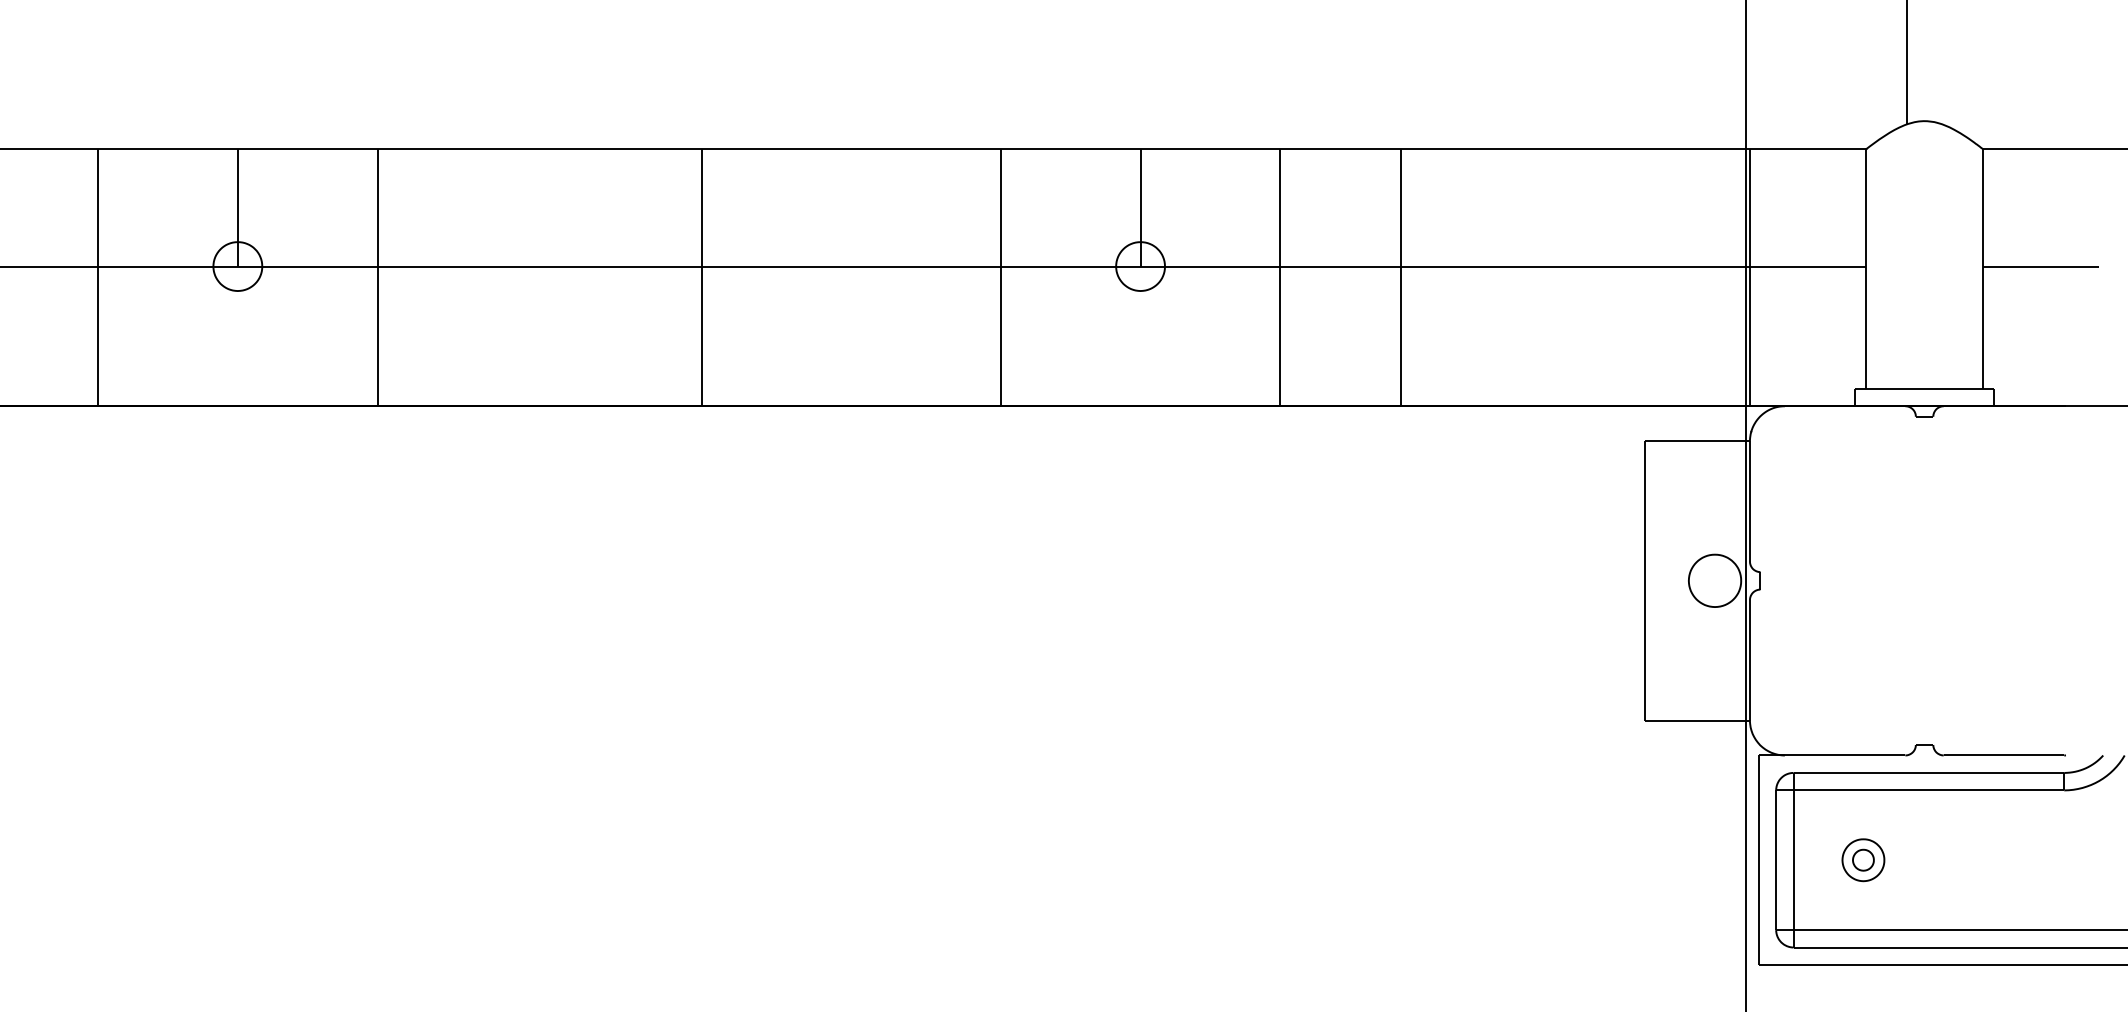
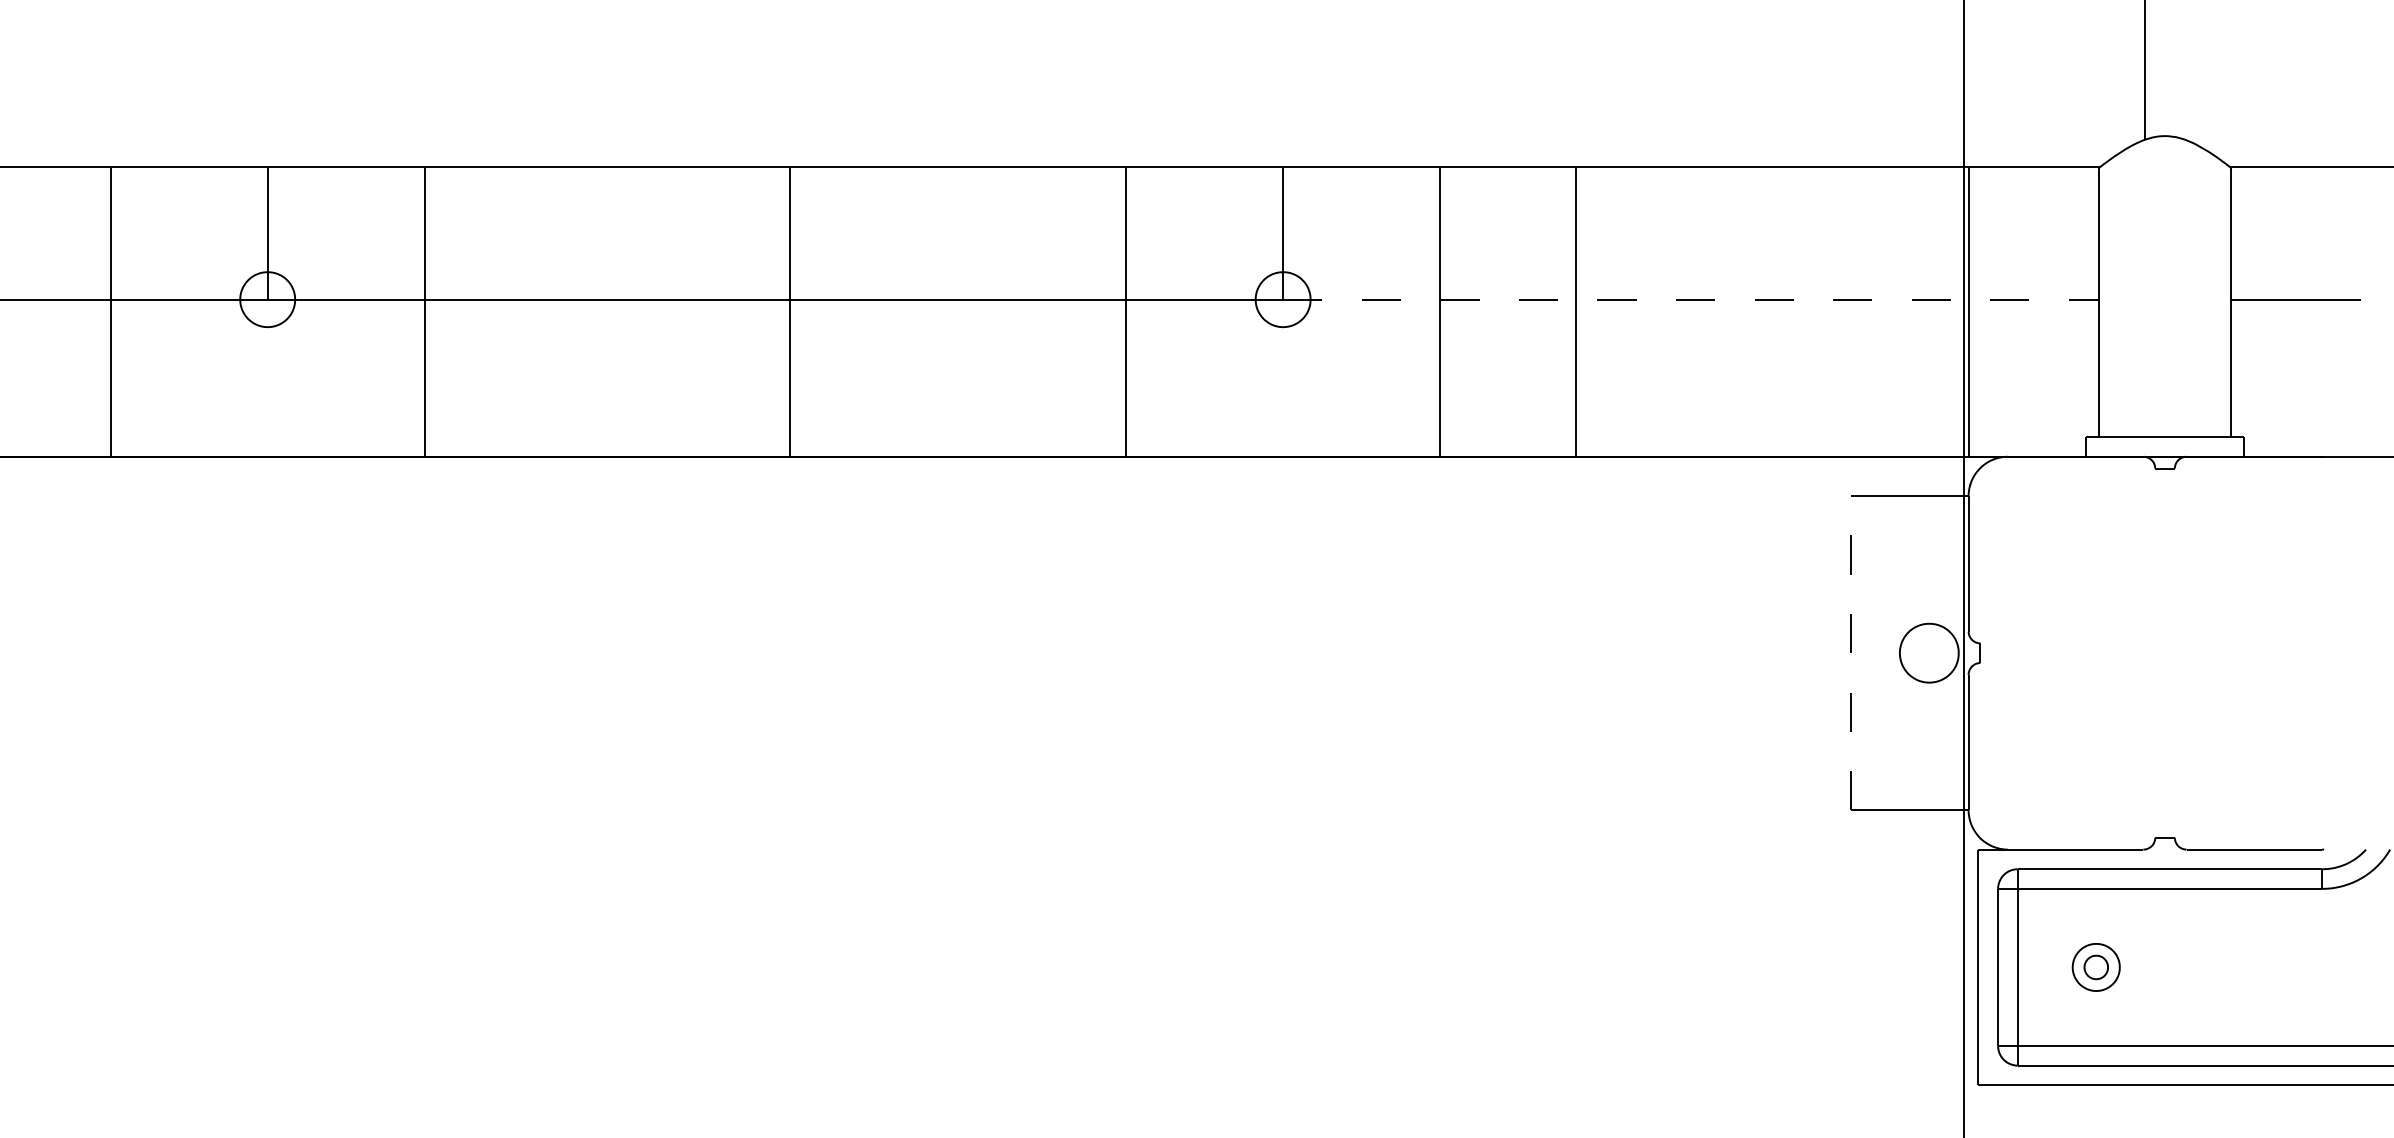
line: (1502, 266) -> (1690, 299), solid -> dashed
line: (1644, 580) -> (1850, 652), solid -> dashed

